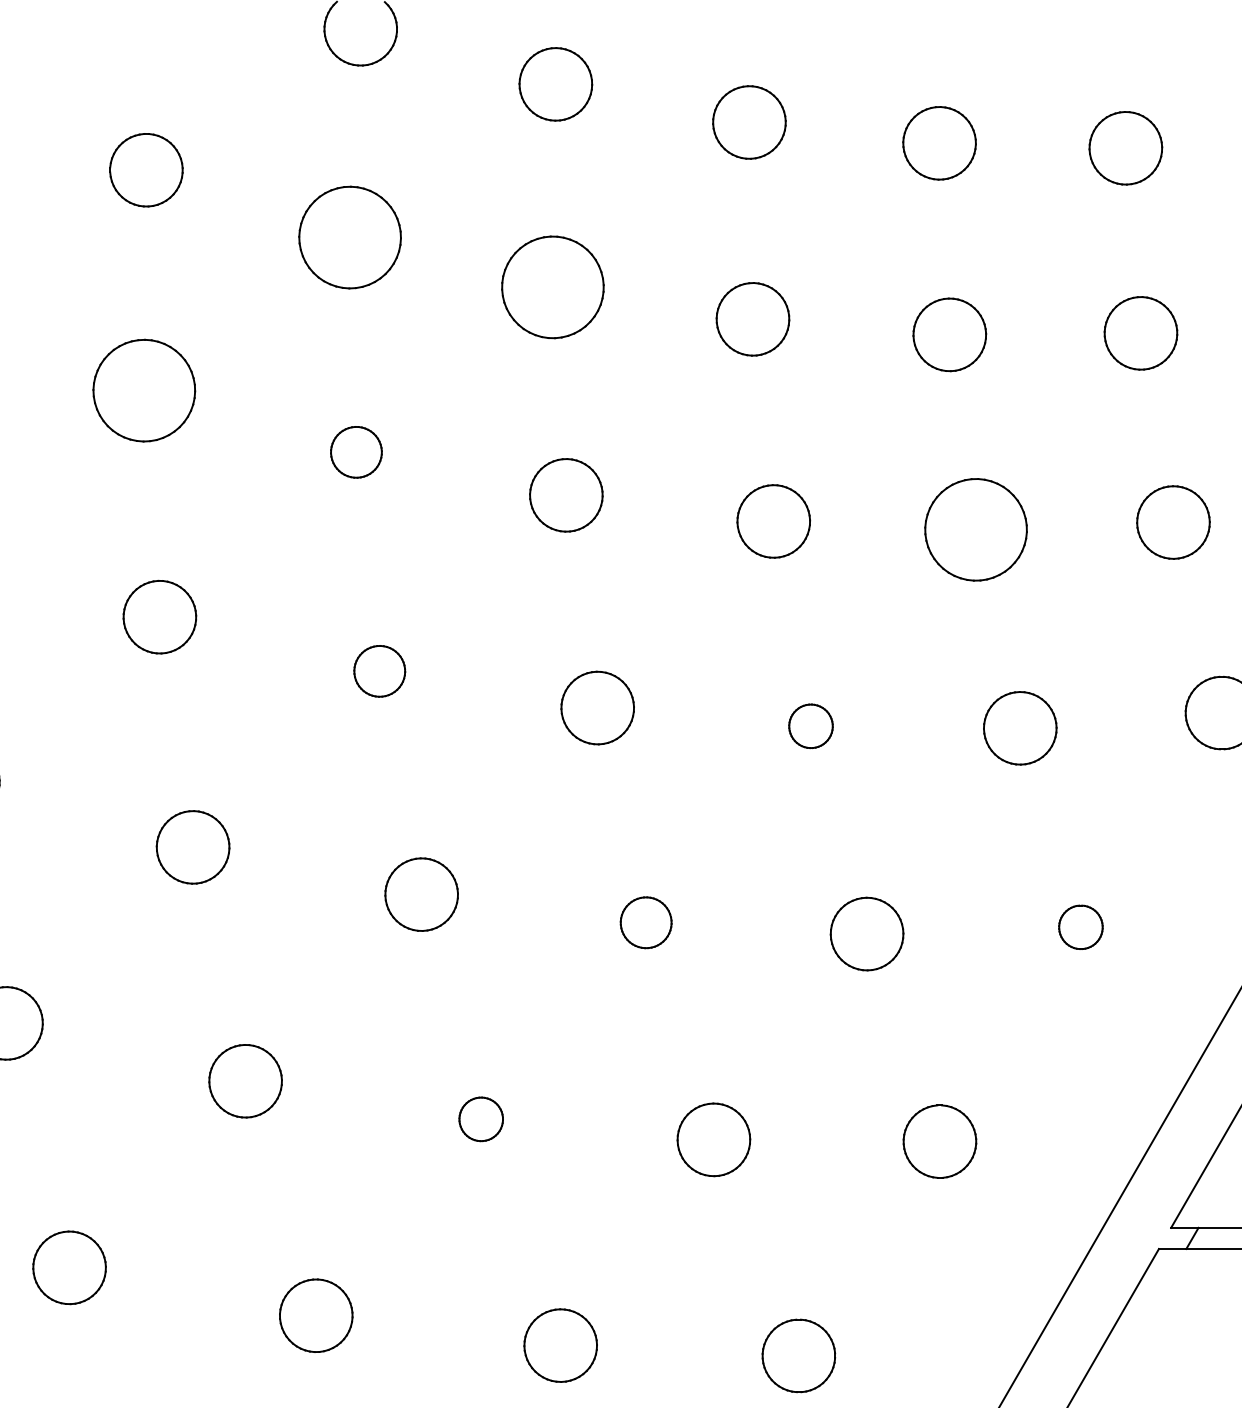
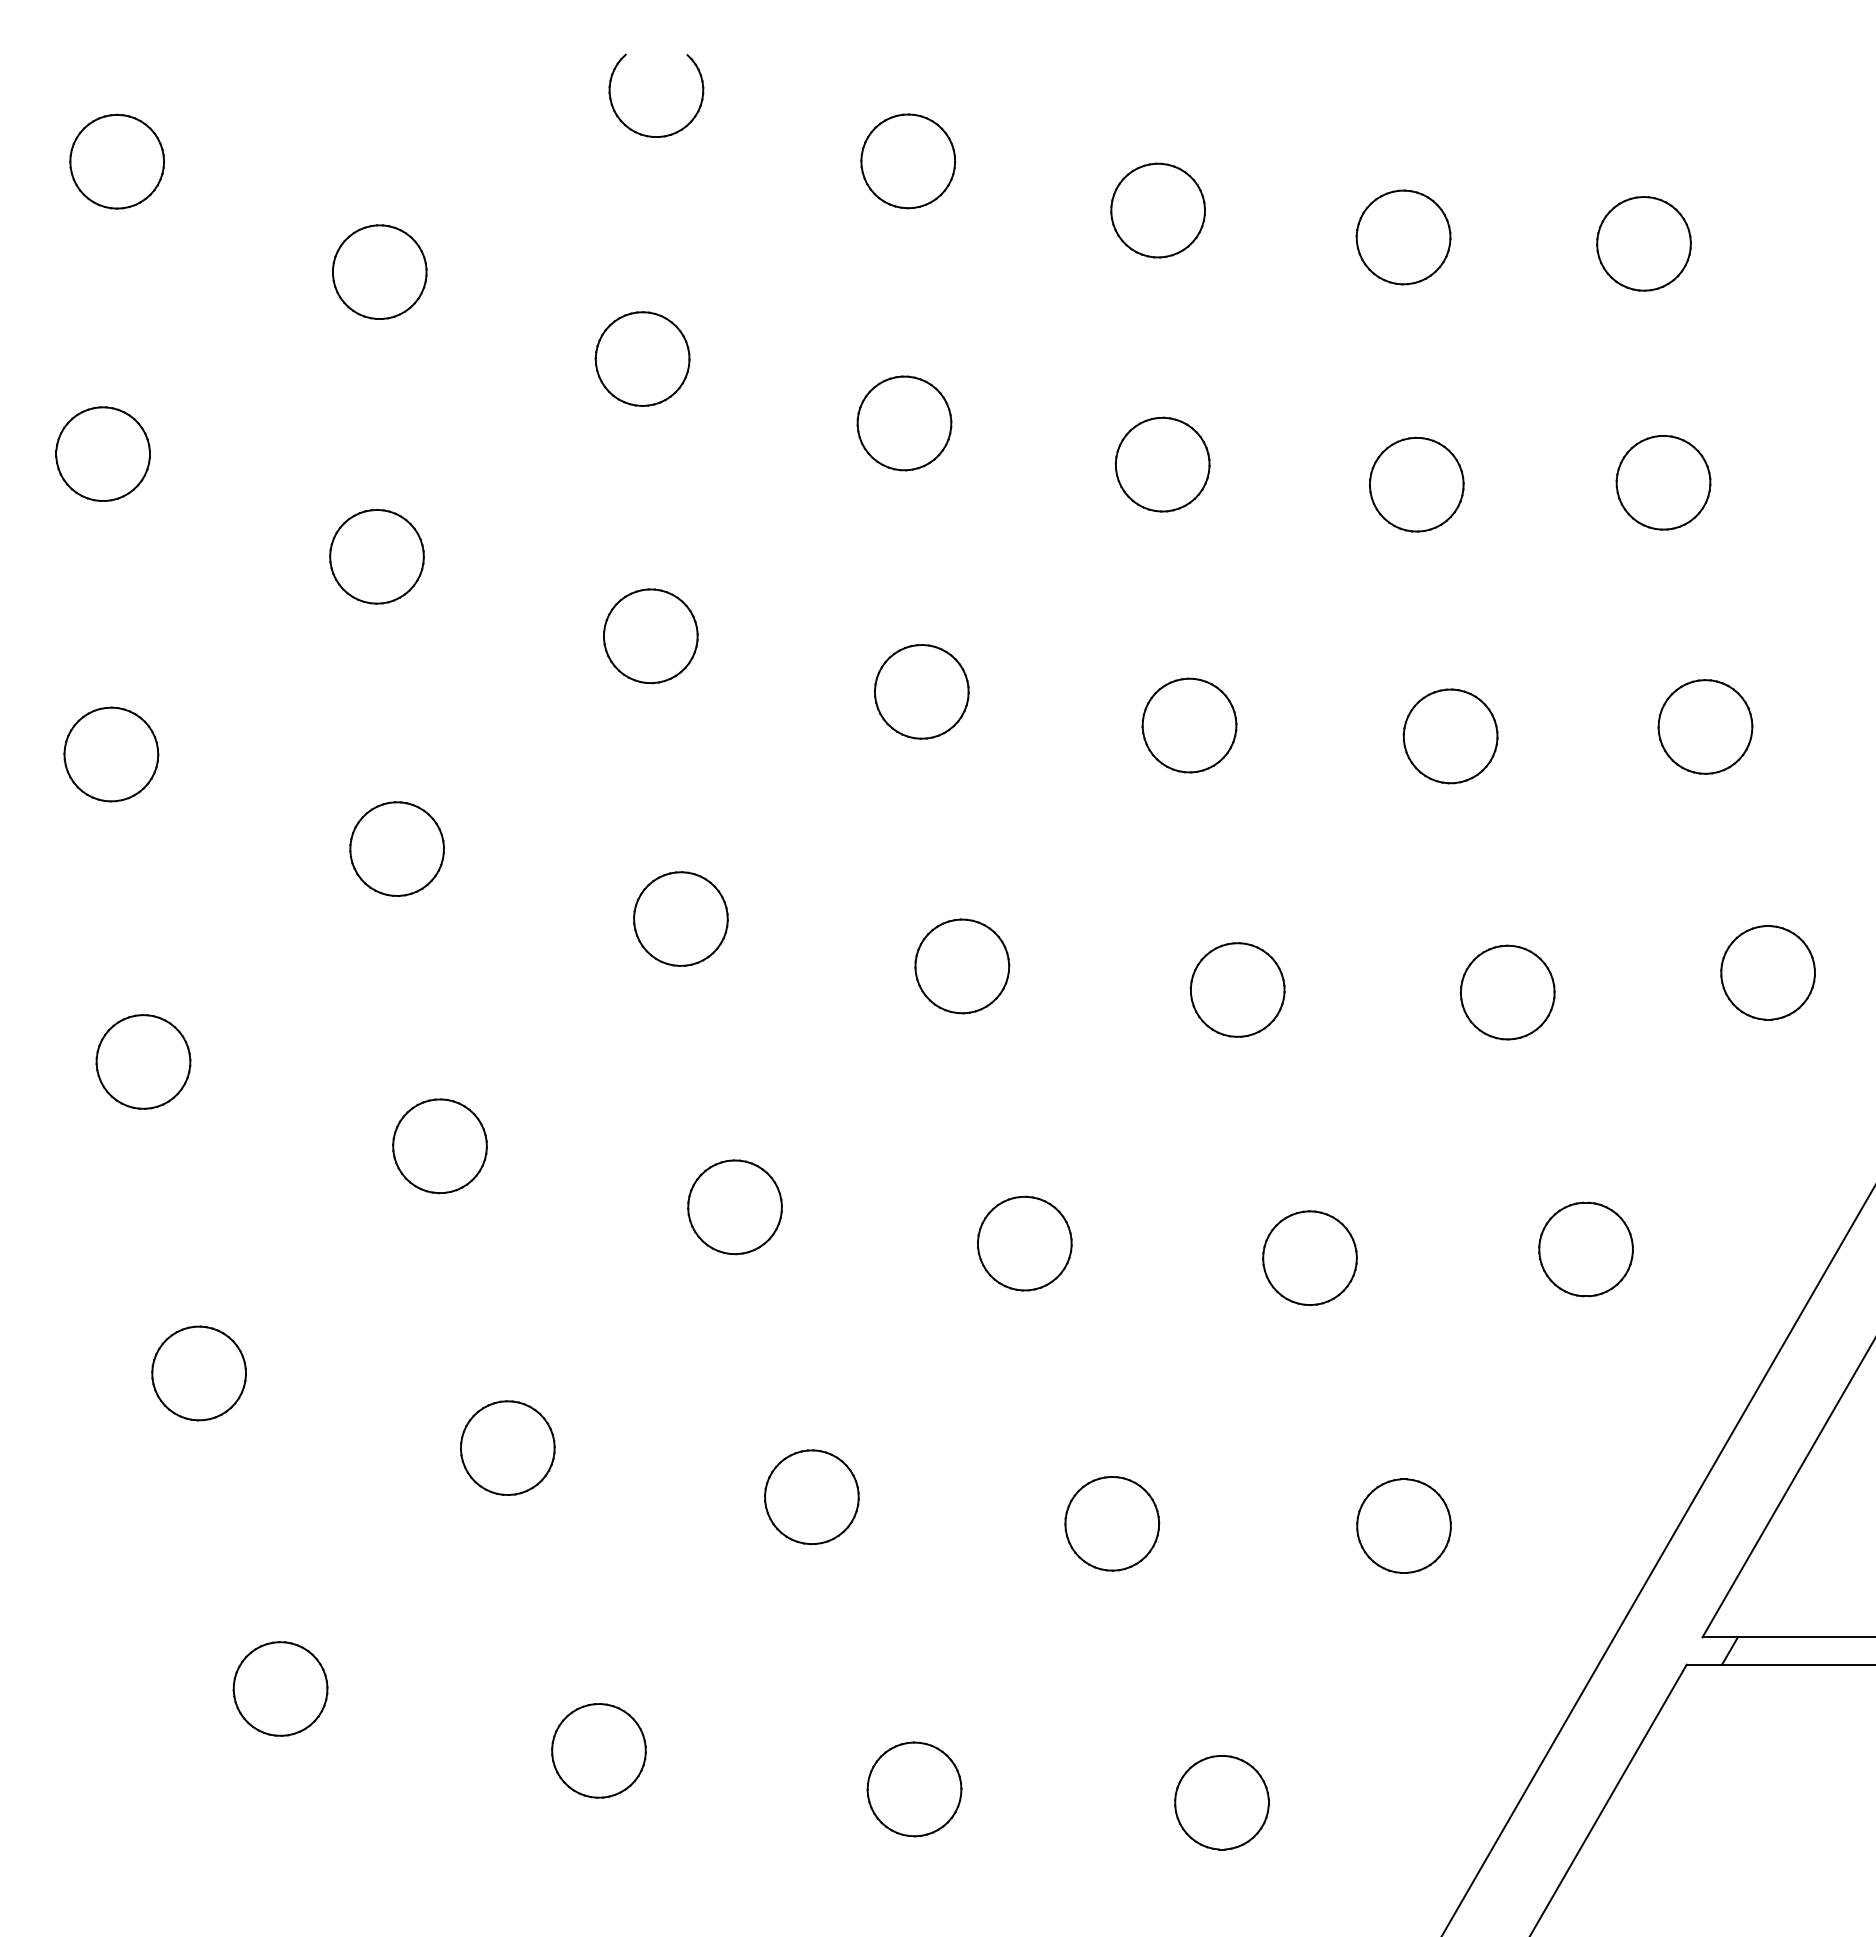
part: (349, 237) -> (642, 358), size x0.71
part: (552, 287) -> (904, 423), size x0.71
part: (143, 390) -> (376, 556), size x0.71
part: (356, 452) -> (650, 636), size x1.43
part: (975, 529) -> (1450, 736), size x0.71
part: (379, 670) -> (680, 918), size x1.43
part: (810, 725) -> (1237, 989), size x1.67
part: (645, 922) -> (1024, 1243), size x1.43
part: (1080, 927) -> (1585, 1249), size x1.67
part: (480, 1119) -> (811, 1497), size x1.67

